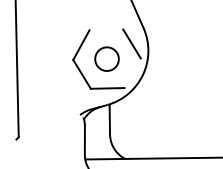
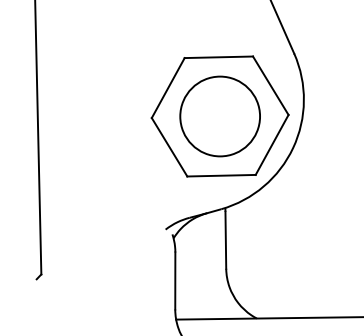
line: (106, 29) -> (219, 56), added
circle: (106, 58) -> (219, 115), size x1.67
line: (132, 73) -> (271, 145), added

